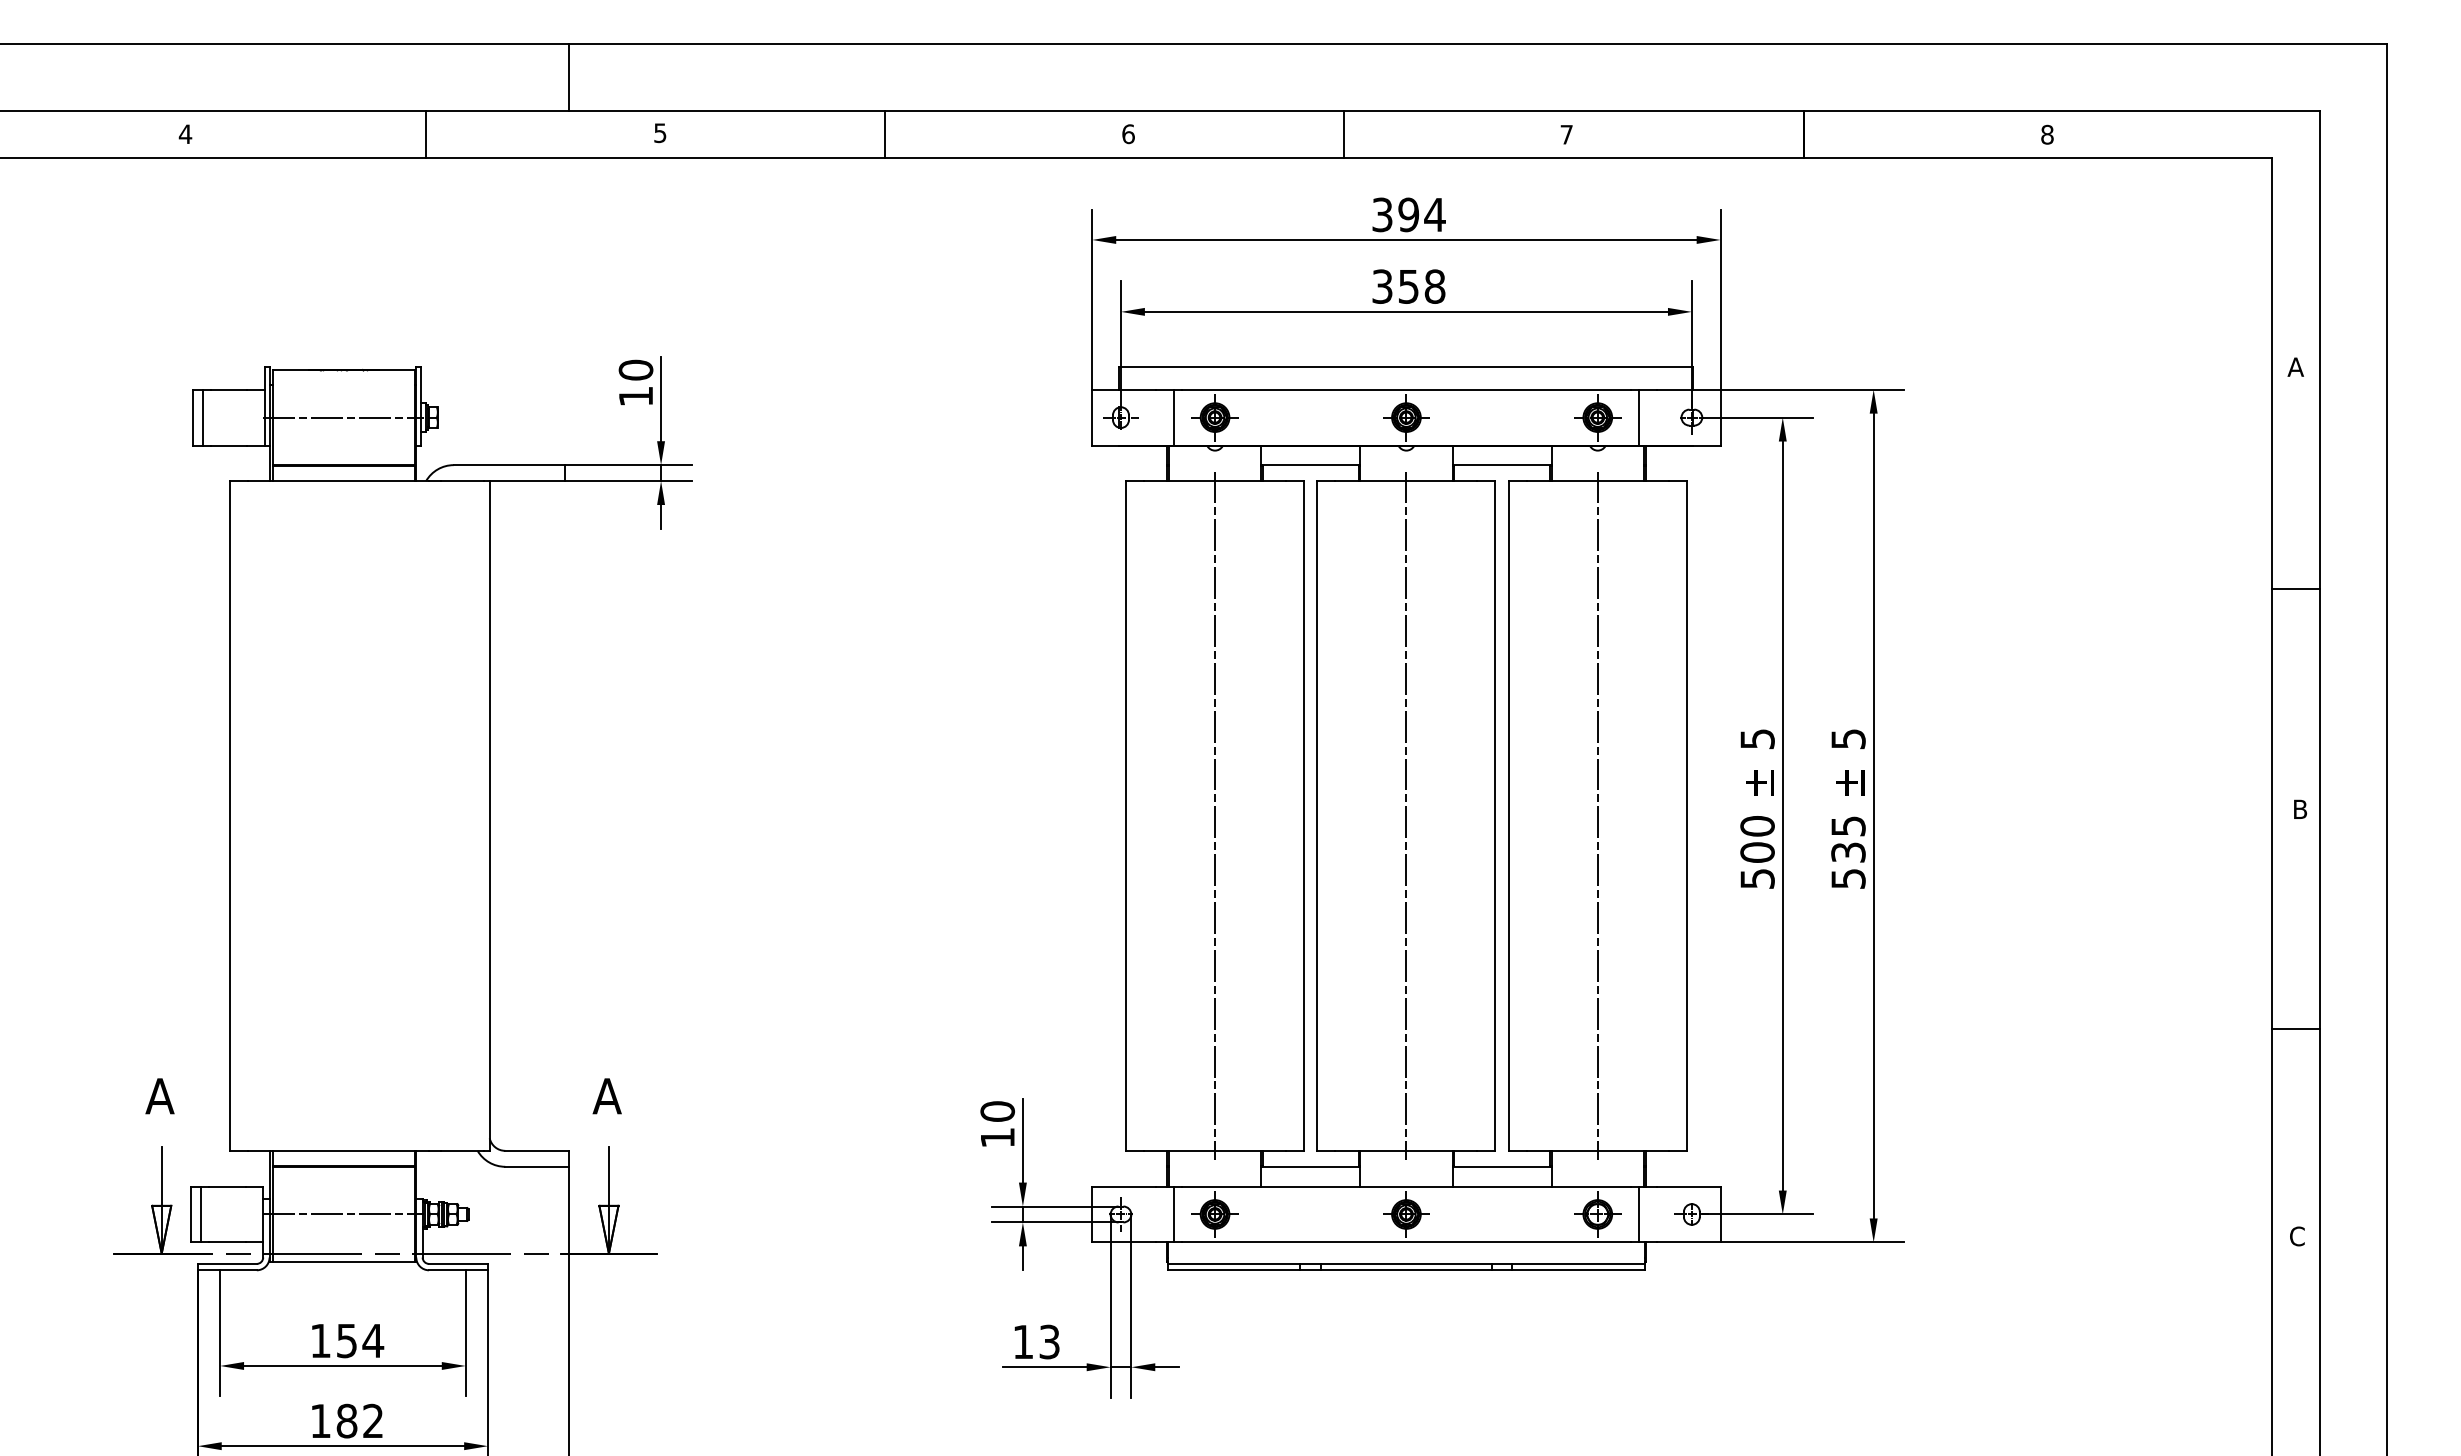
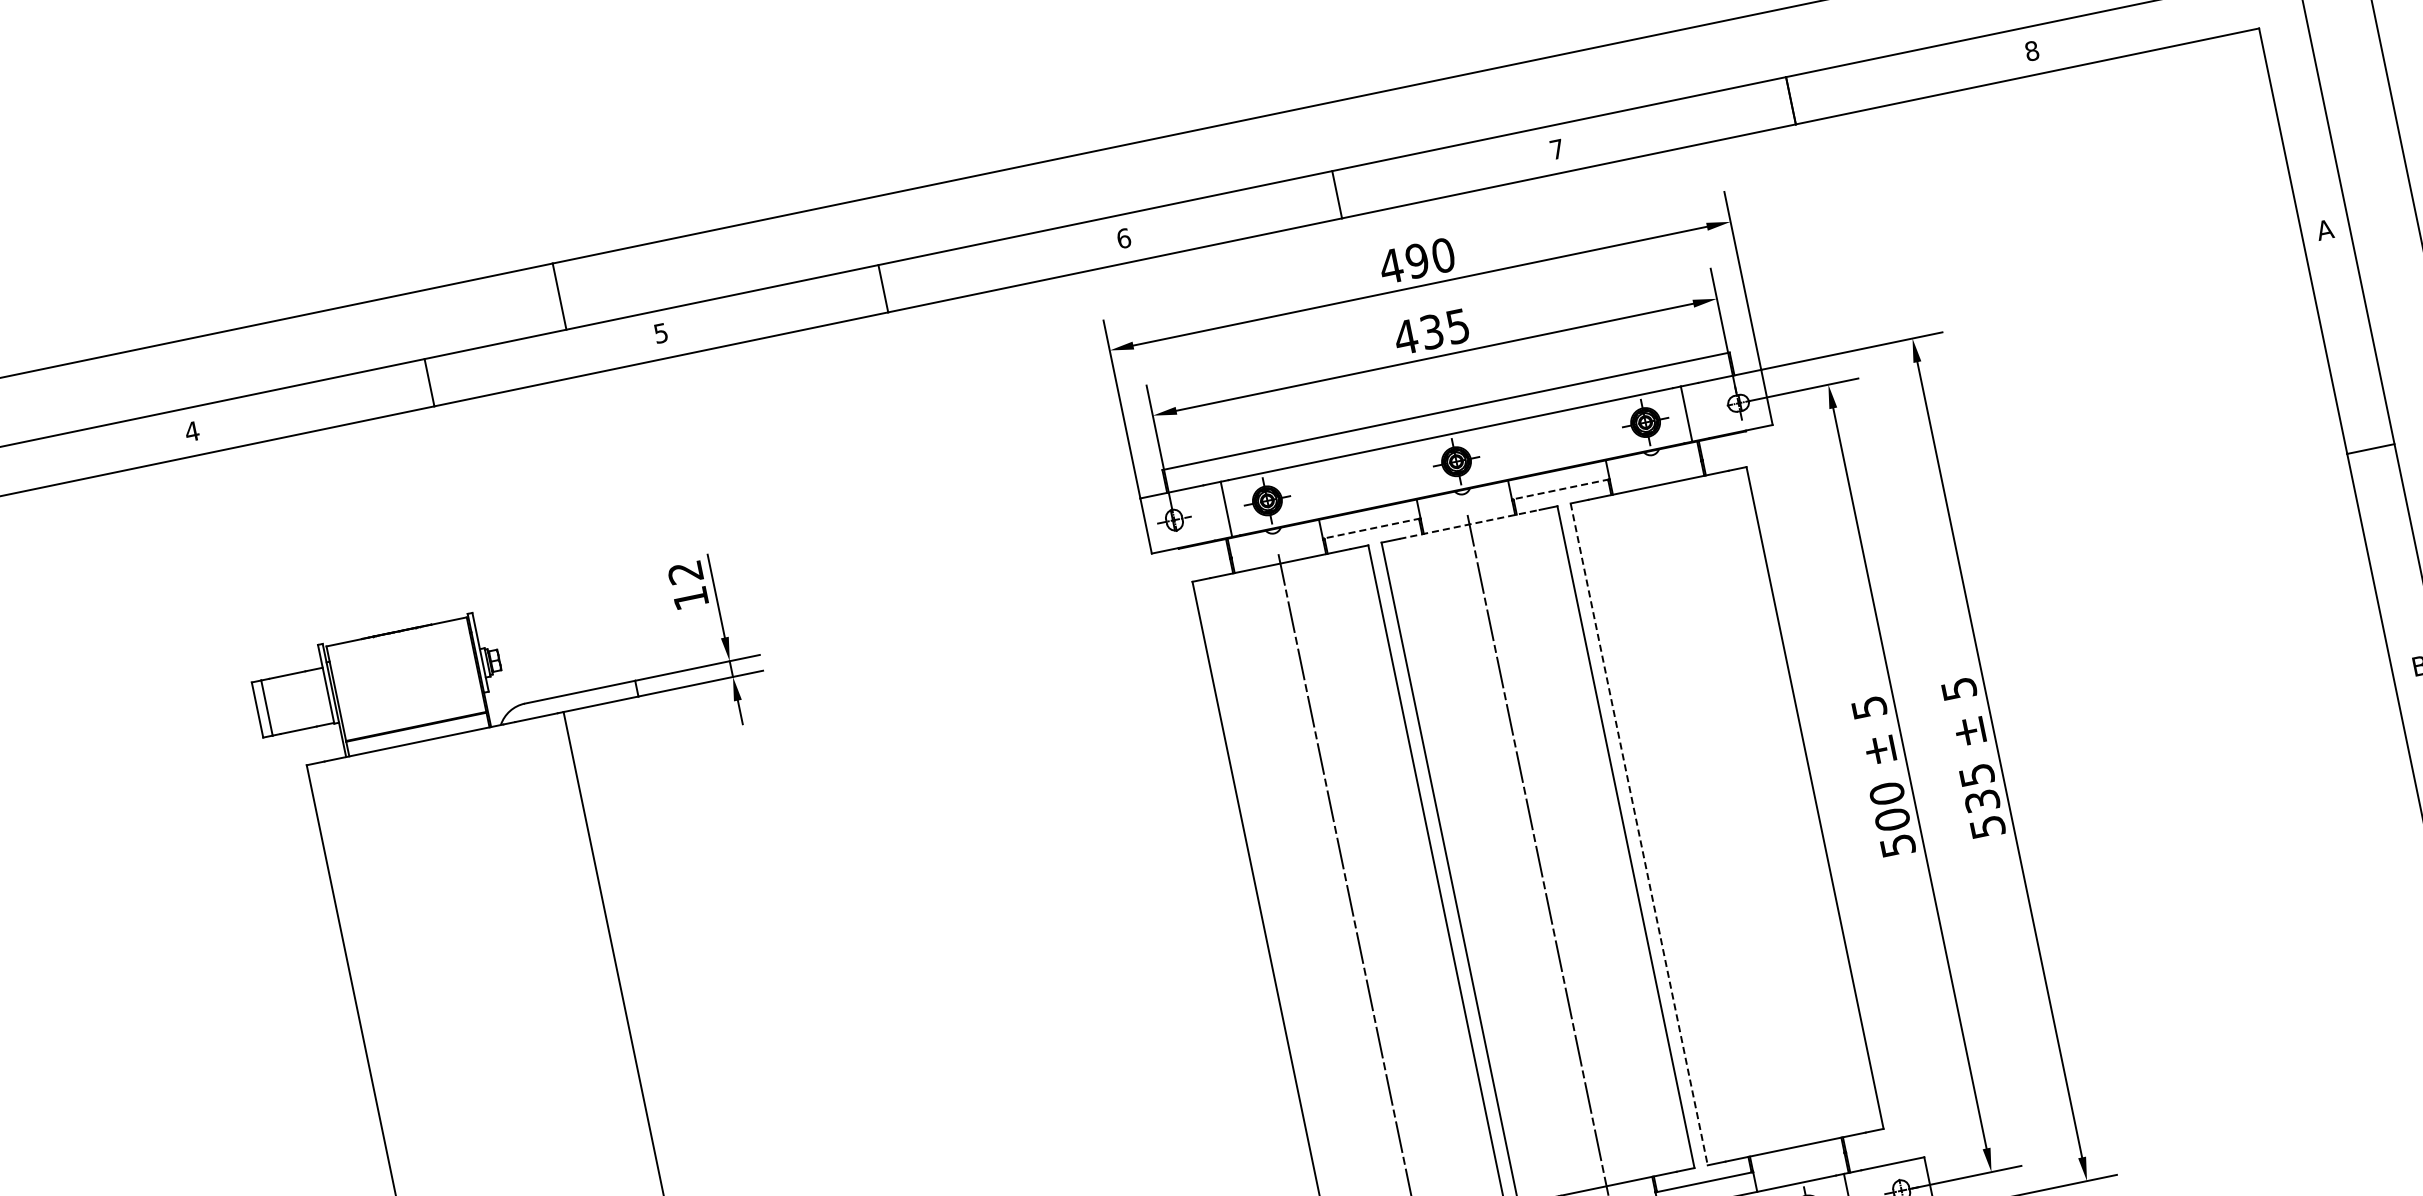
text: (1408, 214) -> (1417, 260), 394 -> 490
text: (1408, 286) -> (1431, 331), 358 -> 435
text: (635, 369) -> (684, 571), 10 -> 12
line: (343, 417) -> (406, 679), removed
line: (1310, 465) -> (1371, 528), solid -> dashed
line: (1501, 465) -> (1560, 489), solid -> dashed
line: (1406, 481) -> (1469, 524), solid -> dashed
line: (1508, 815) -> (1638, 834), solid -> dashed
line: (1597, 815) -> (1726, 815), removed

